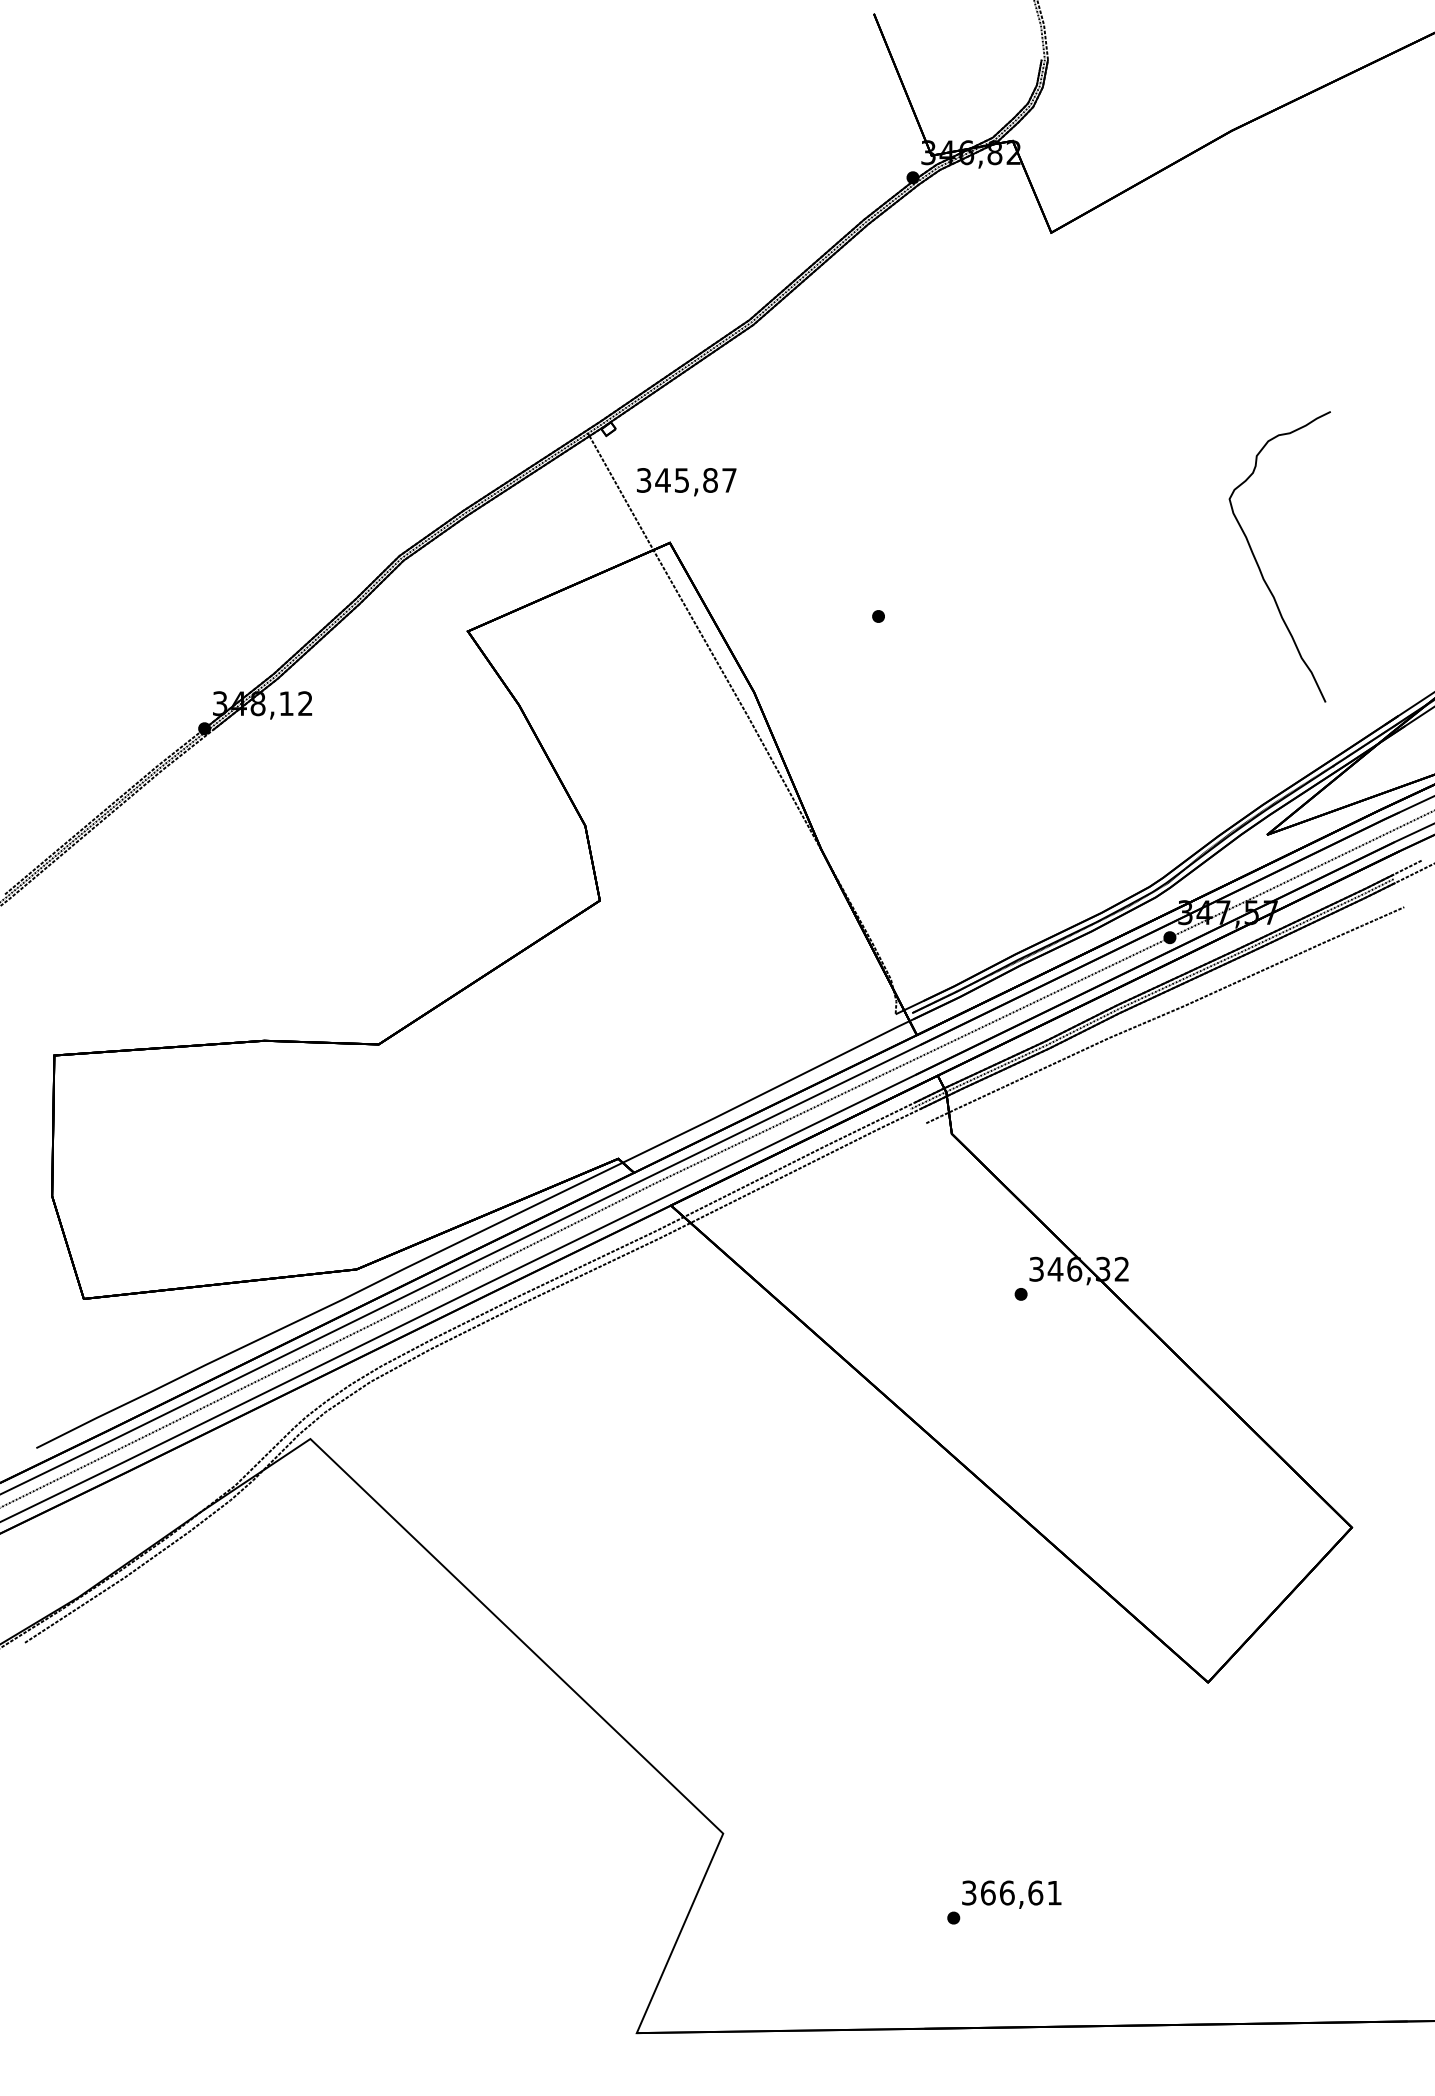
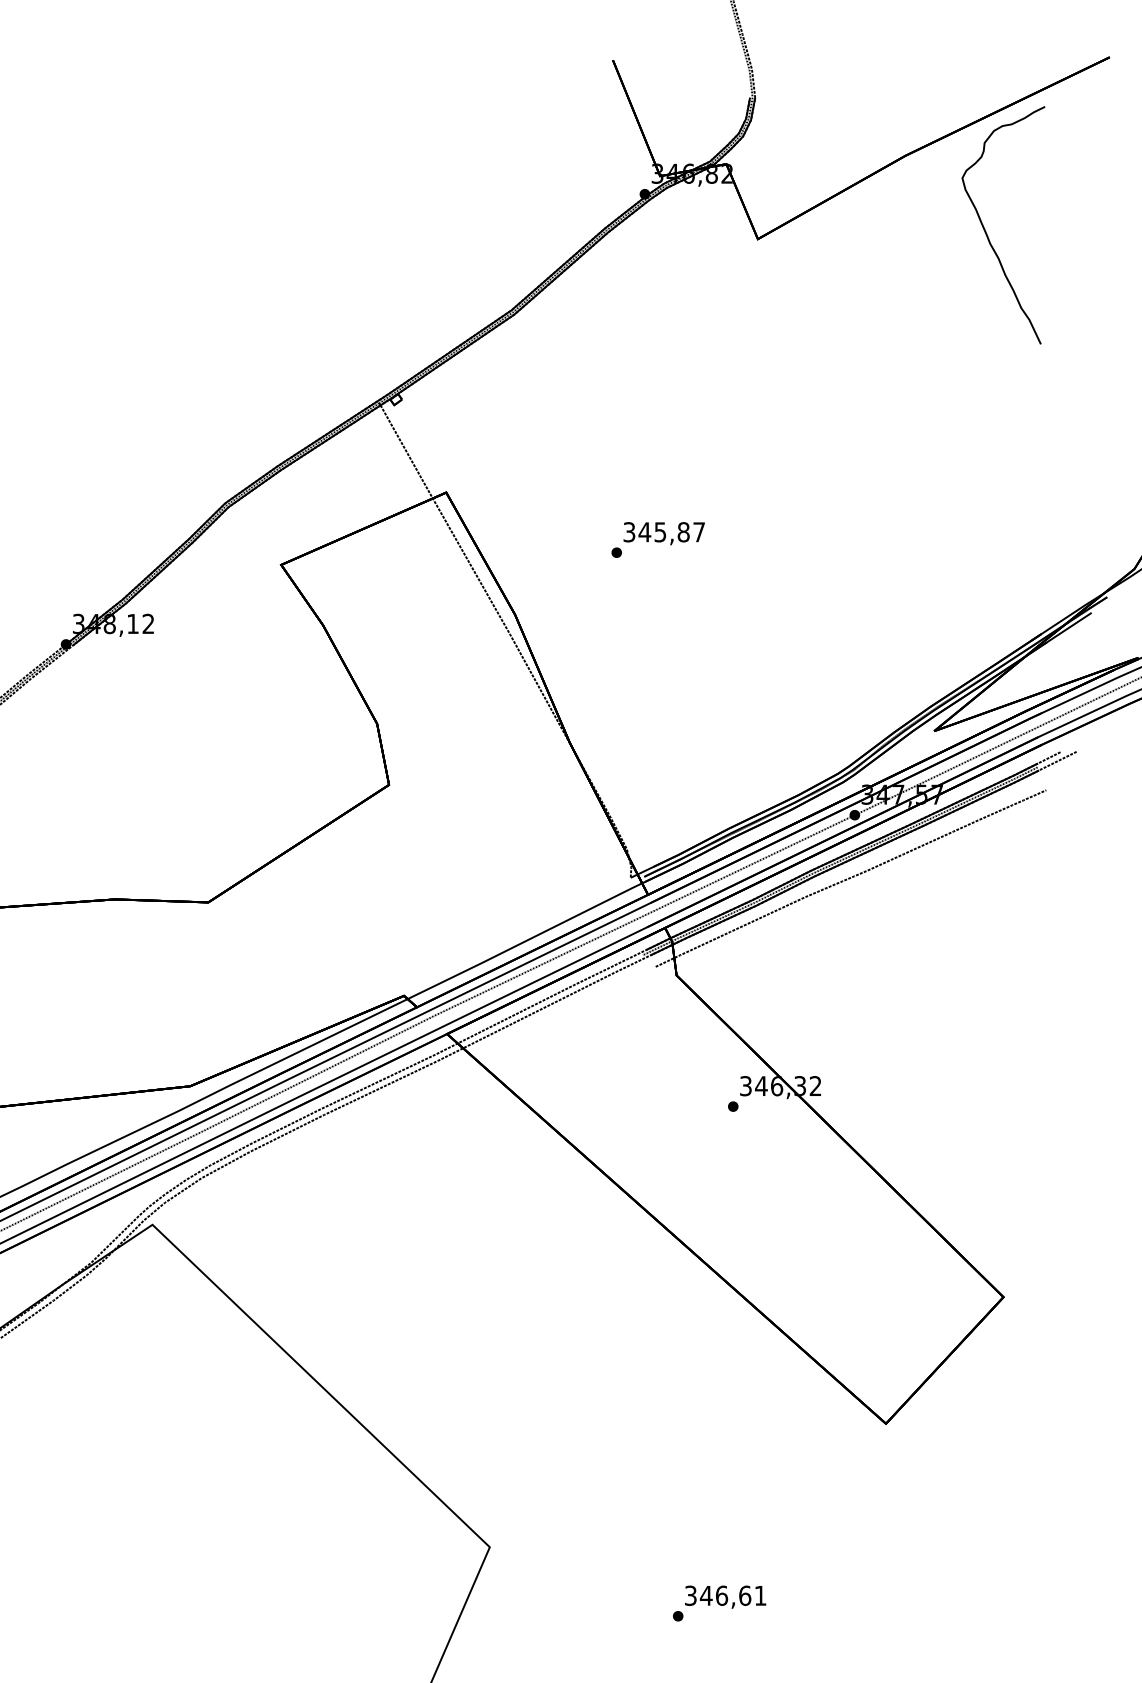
text: (686, 482) -> (664, 533), moved
curve: (1258, 563) -> (986, 230), moved
text: (988, 1892) -> (706, 1595), 366,61 -> 346,61

